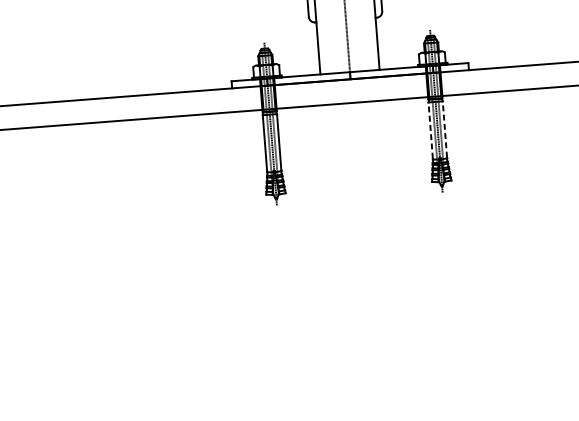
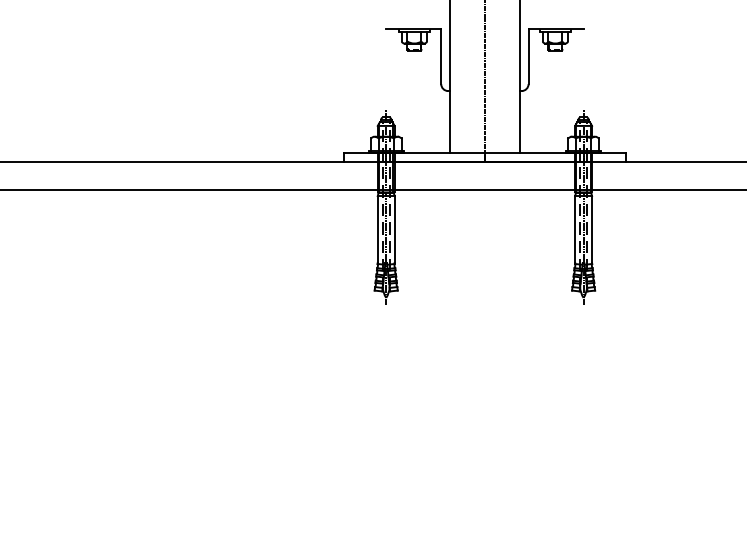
line: (445, 129) -> (592, 229), dashed -> solid
line: (431, 130) -> (575, 229), dashed -> solid

